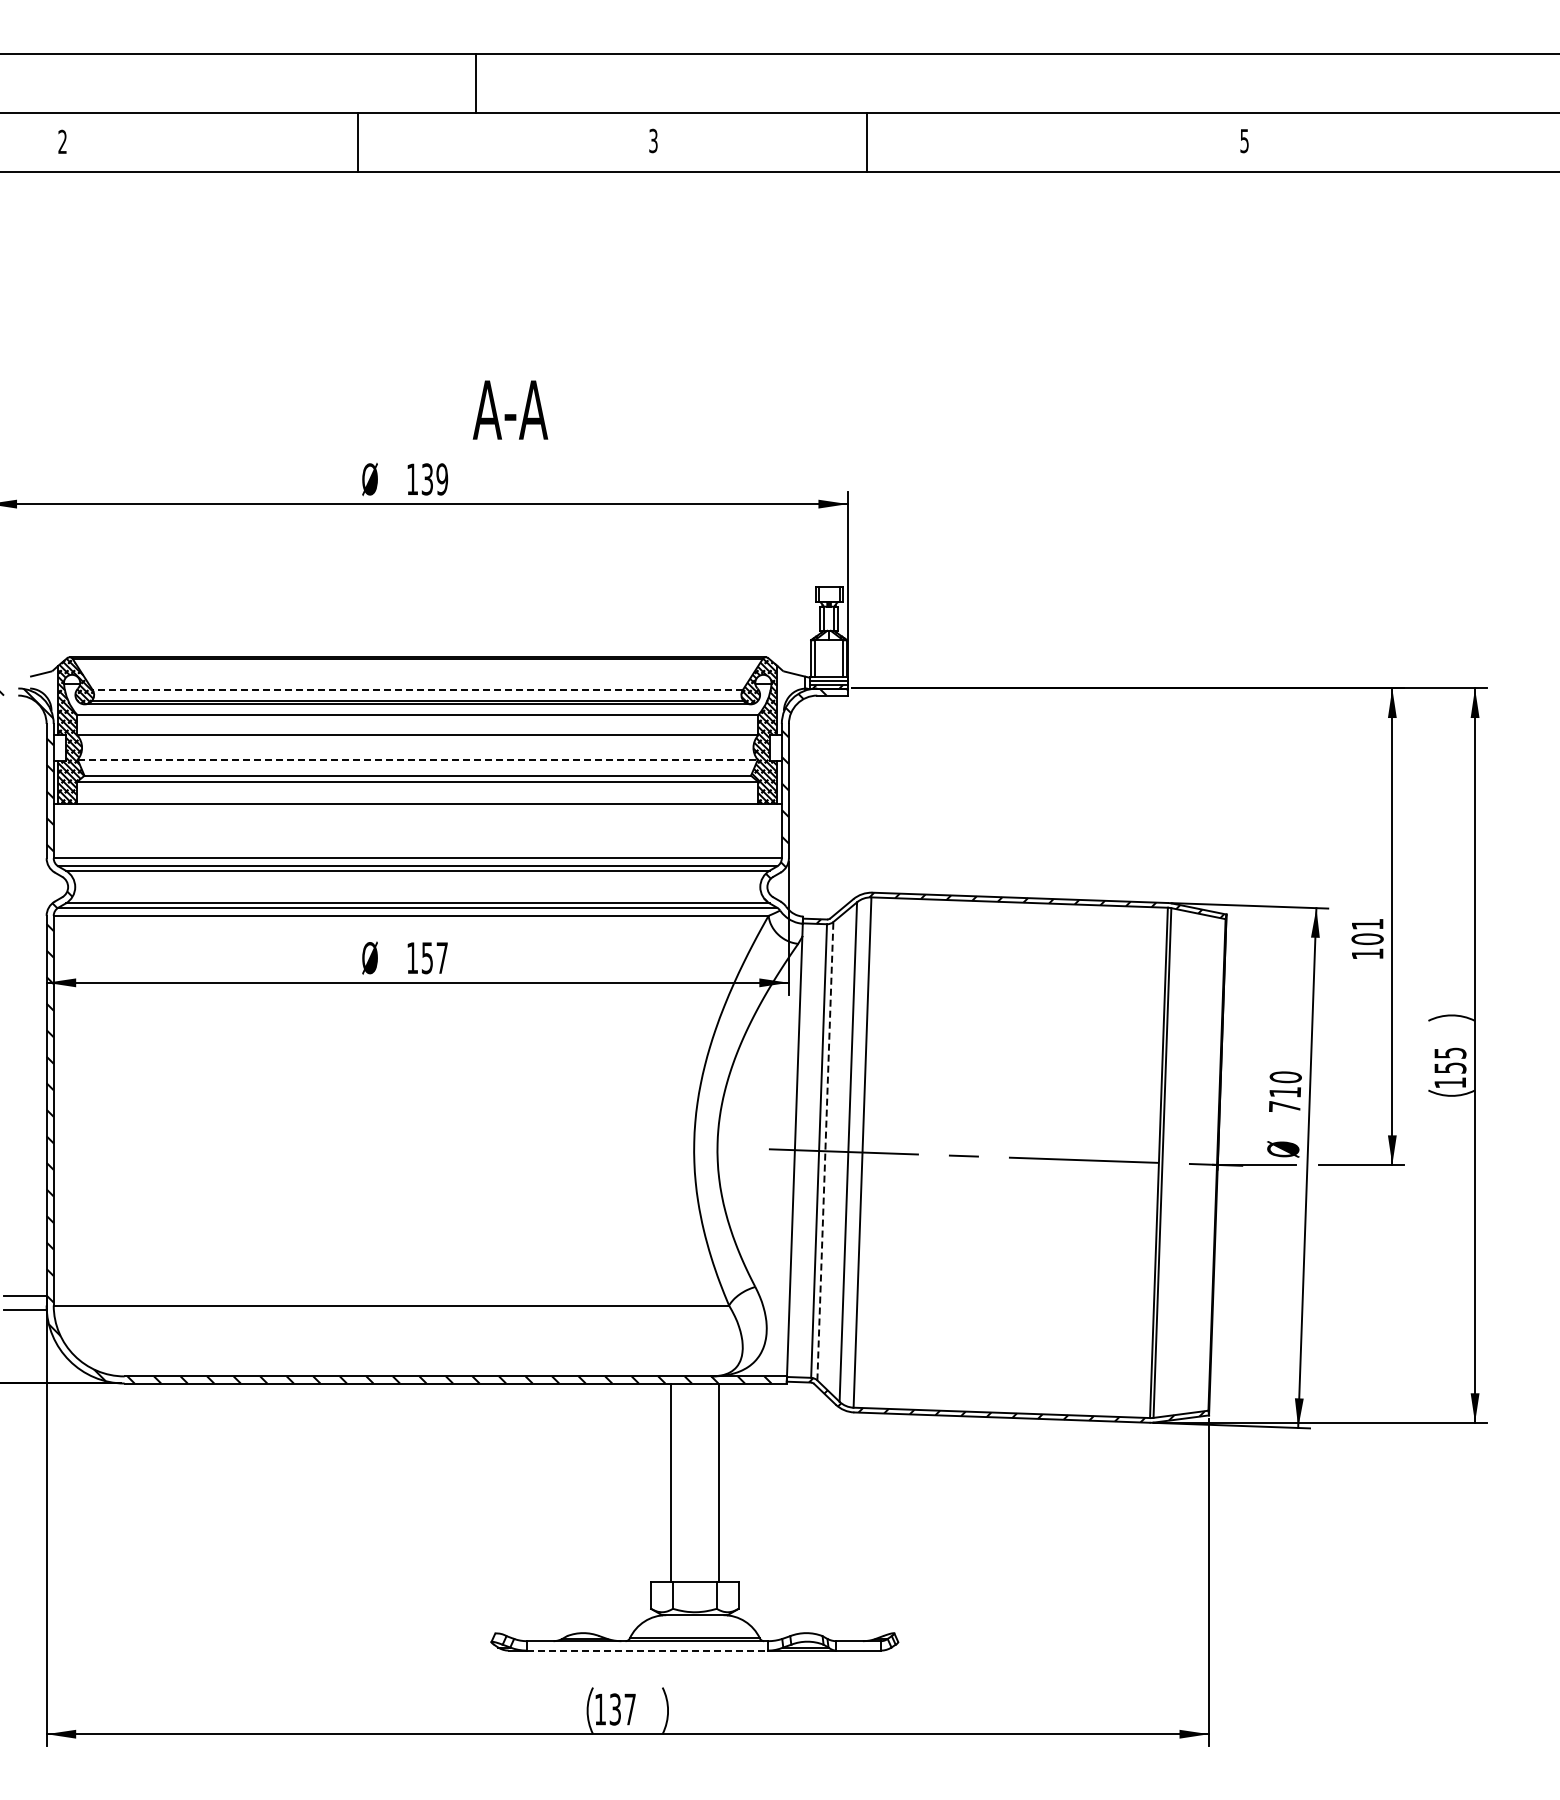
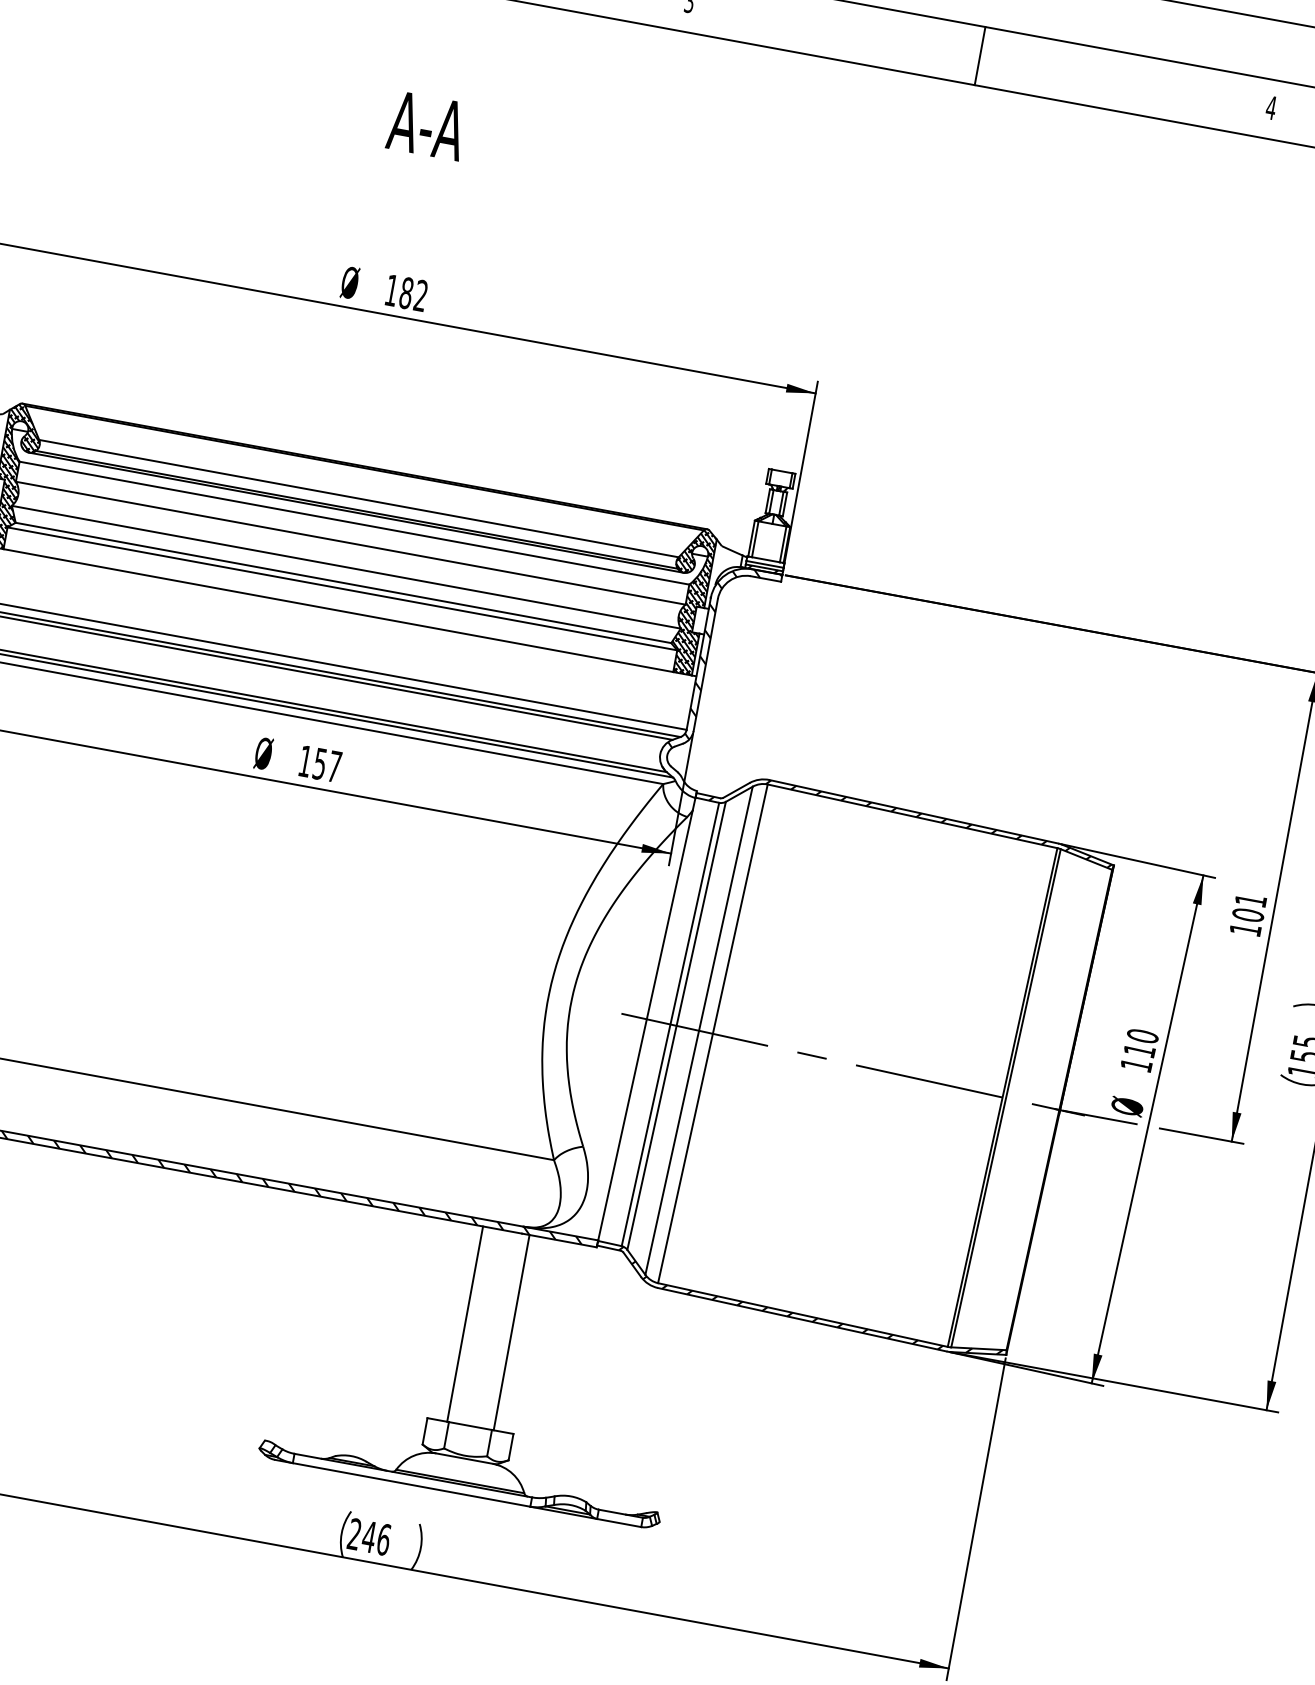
text: (1244, 141) -> (1271, 108), 5 -> 4
line: (866, 142) -> (979, 55), moved
text: (510, 409) -> (427, 125), moved
text: (434, 479) -> (413, 294), 139 -> 182
line: (417, 690) -> (358, 499), dashed -> solid
line: (418, 759) -> (347, 567), dashed -> solid
text: (1284, 1106) -> (1136, 1064), 710 -> 110
line: (825, 1150) -> (676, 1025), dashed -> solid
line: (647, 1650) -> (411, 1484), dashed -> solid
text: (615, 1709) -> (369, 1537), 137 -> 246

